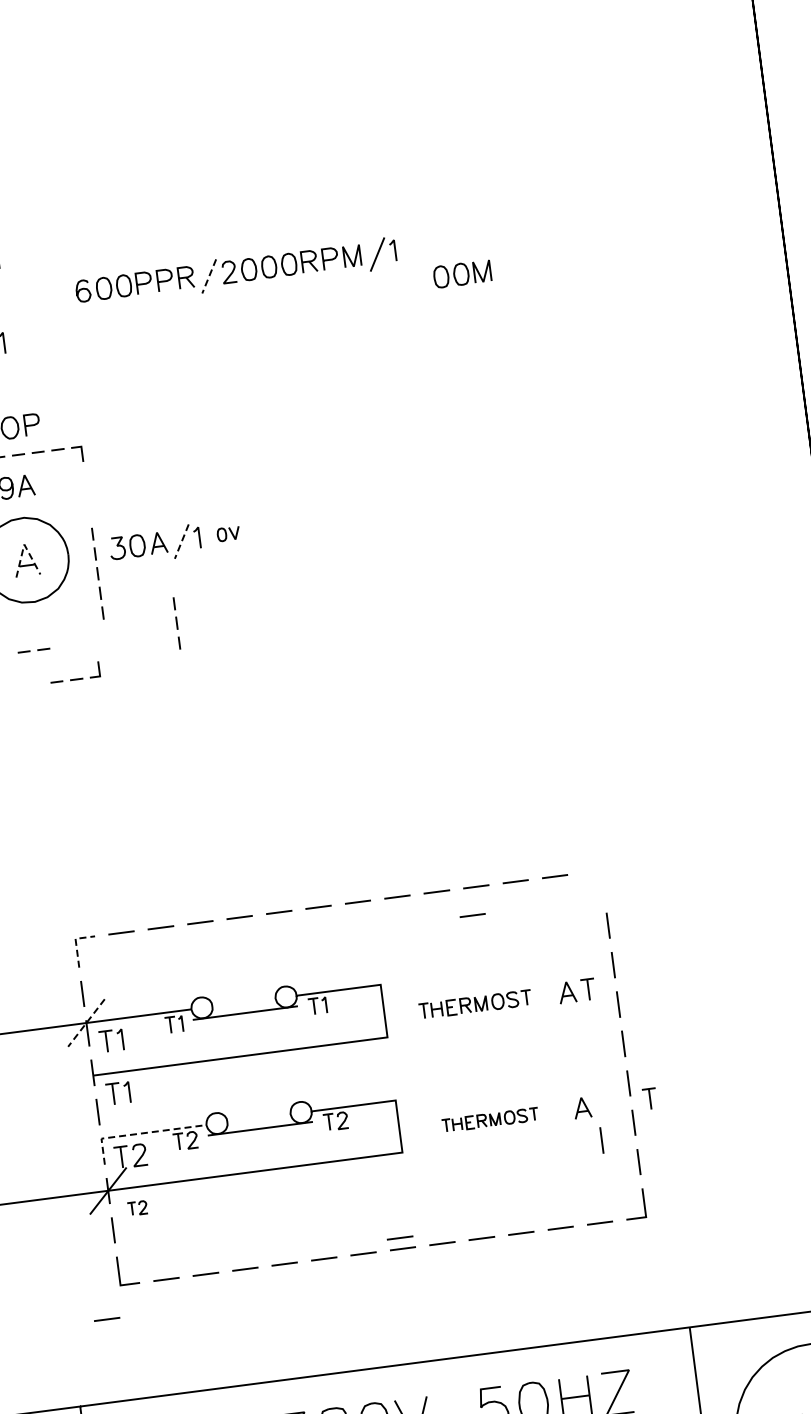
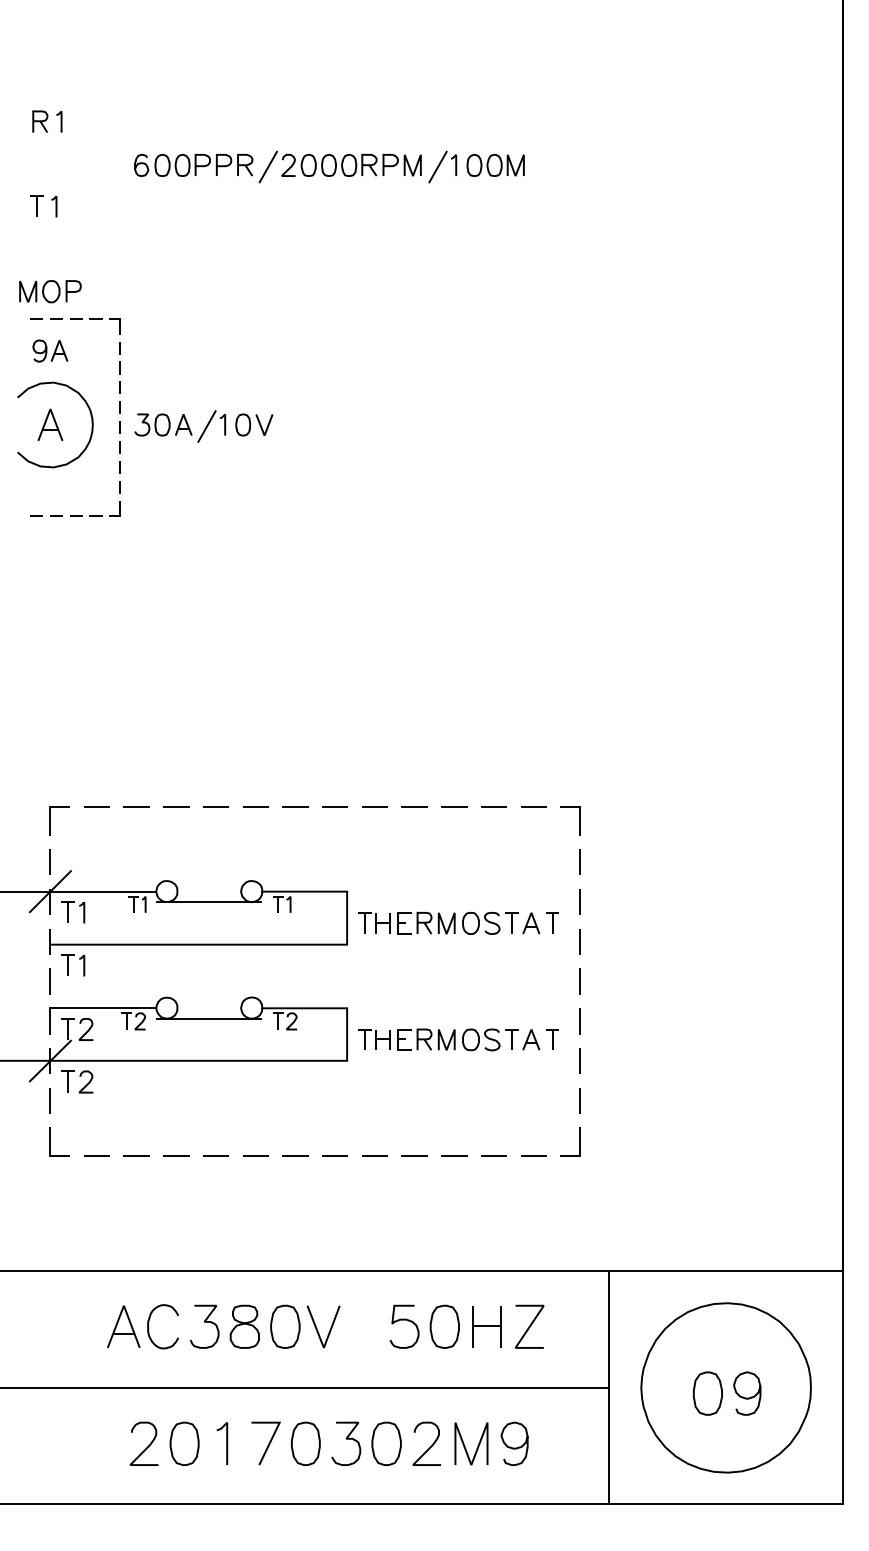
part: (462, 274) -> (495, 165), moved
line: (209, 276) -> (268, 167), dashed -> solid
part: (228, 533) -> (254, 424), size x1.67
line: (181, 541) -> (206, 426), dashed -> solid
line: (24, 544) -> (50, 409), dashed -> solid
line: (176, 622) -> (119, 367), moved
part: (76, 679) -> (95, 515), moved
line: (601, 884) -> (579, 820), added
line: (471, 915) -> (446, 834), removed
line: (76, 942) -> (50, 810), dashed -> solid
part: (475, 1004) -> (438, 923), size x1.43
line: (86, 1022) -> (50, 891), dashed -> solid
part: (650, 1098) -> (552, 1039), moved
part: (490, 1119) -> (438, 1039), size x1.67
line: (140, 1133) -> (89, 1008), dashed -> solid
line: (600, 1140) -> (545, 1074), removed
part: (137, 1207) -> (77, 1081), size x1.67
line: (399, 1237) -> (333, 1144), removed
line: (106, 1318) -> (32, 1187), removed

